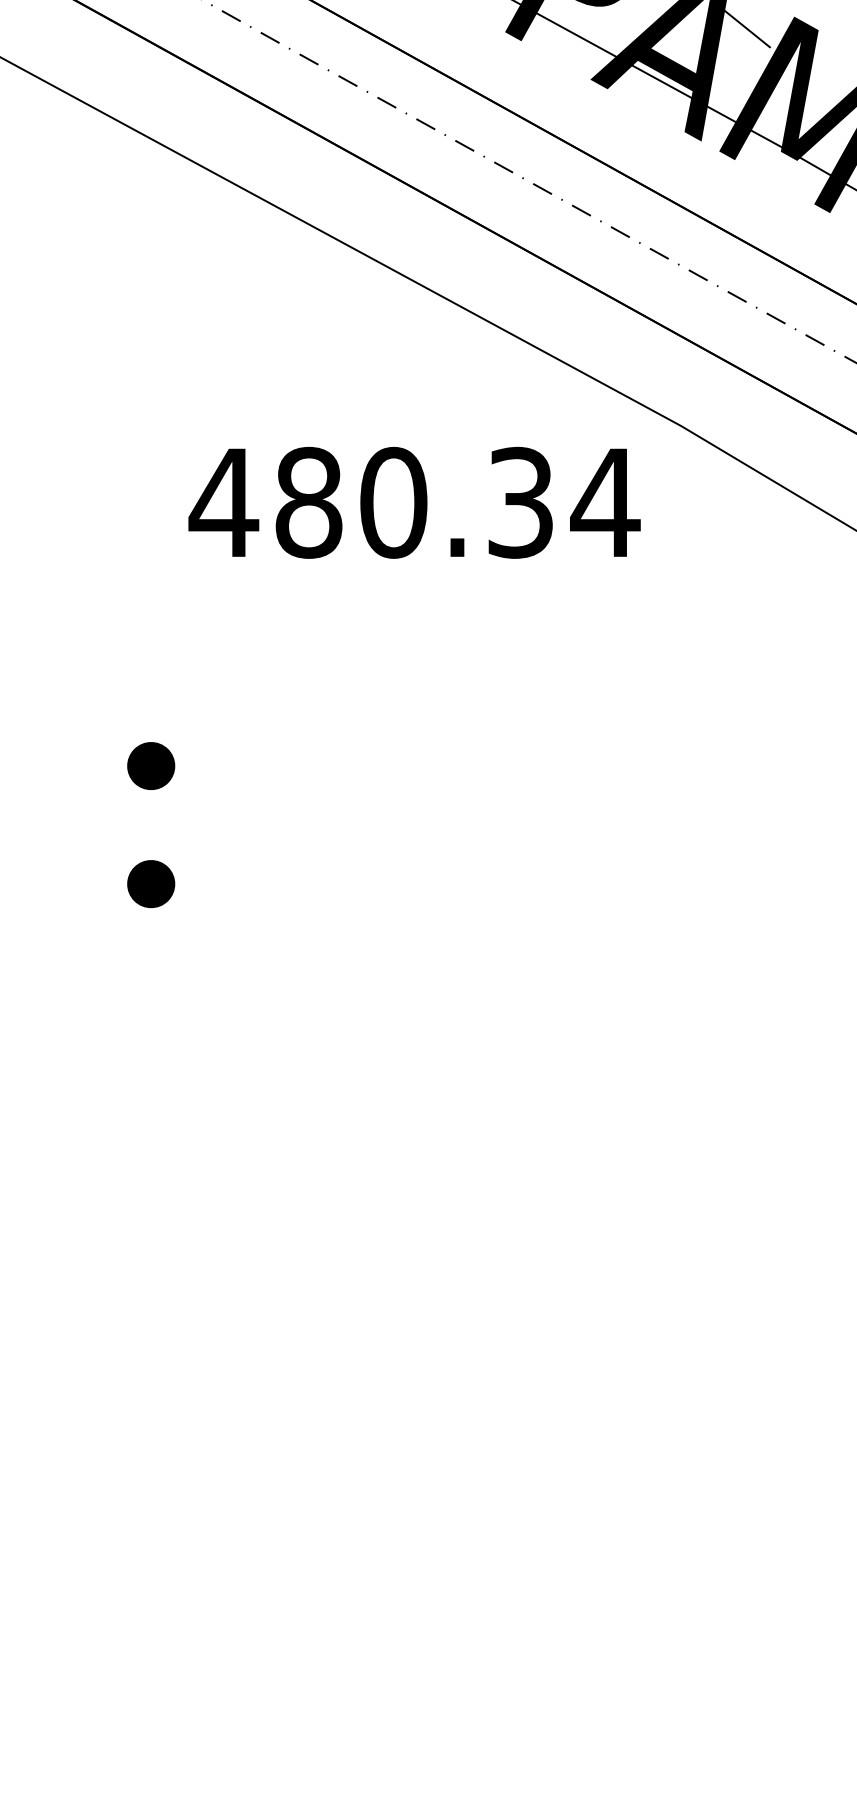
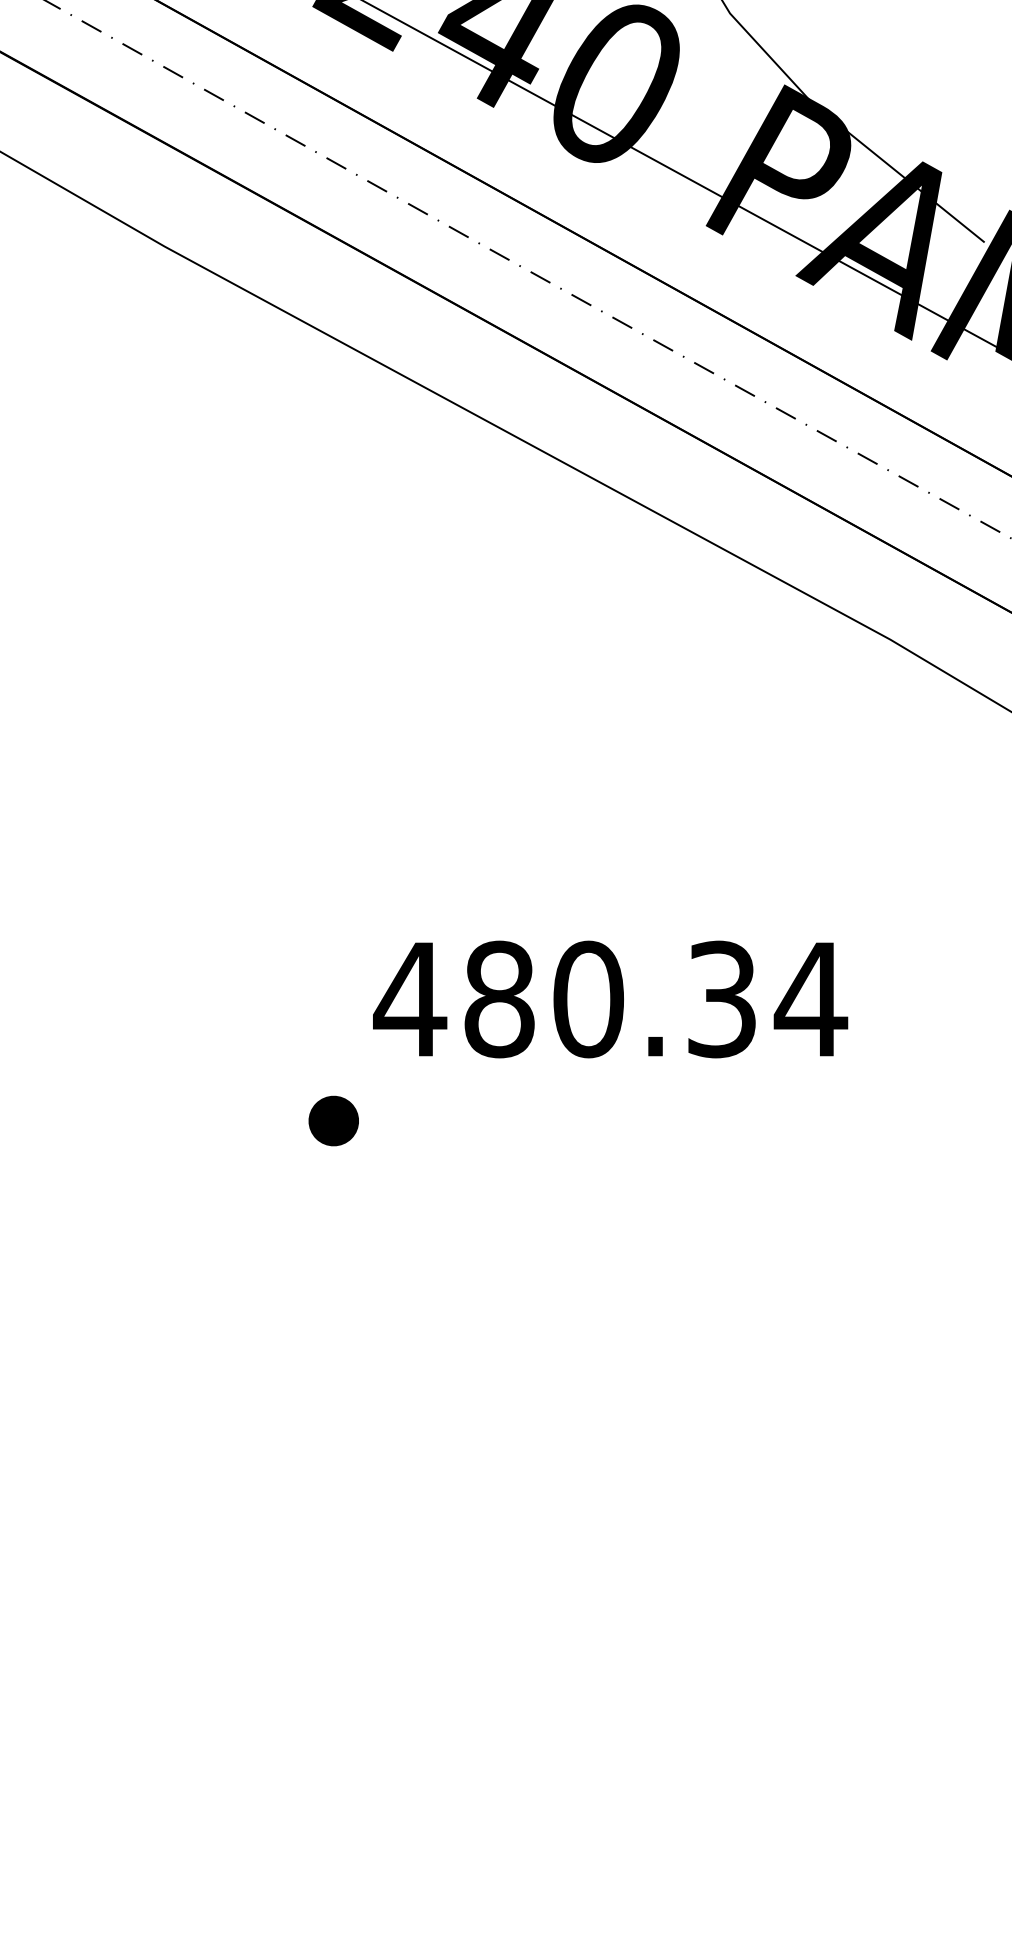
text: (414, 502) -> (610, 999), moved
part: (150, 765) -> (333, 996), removed

